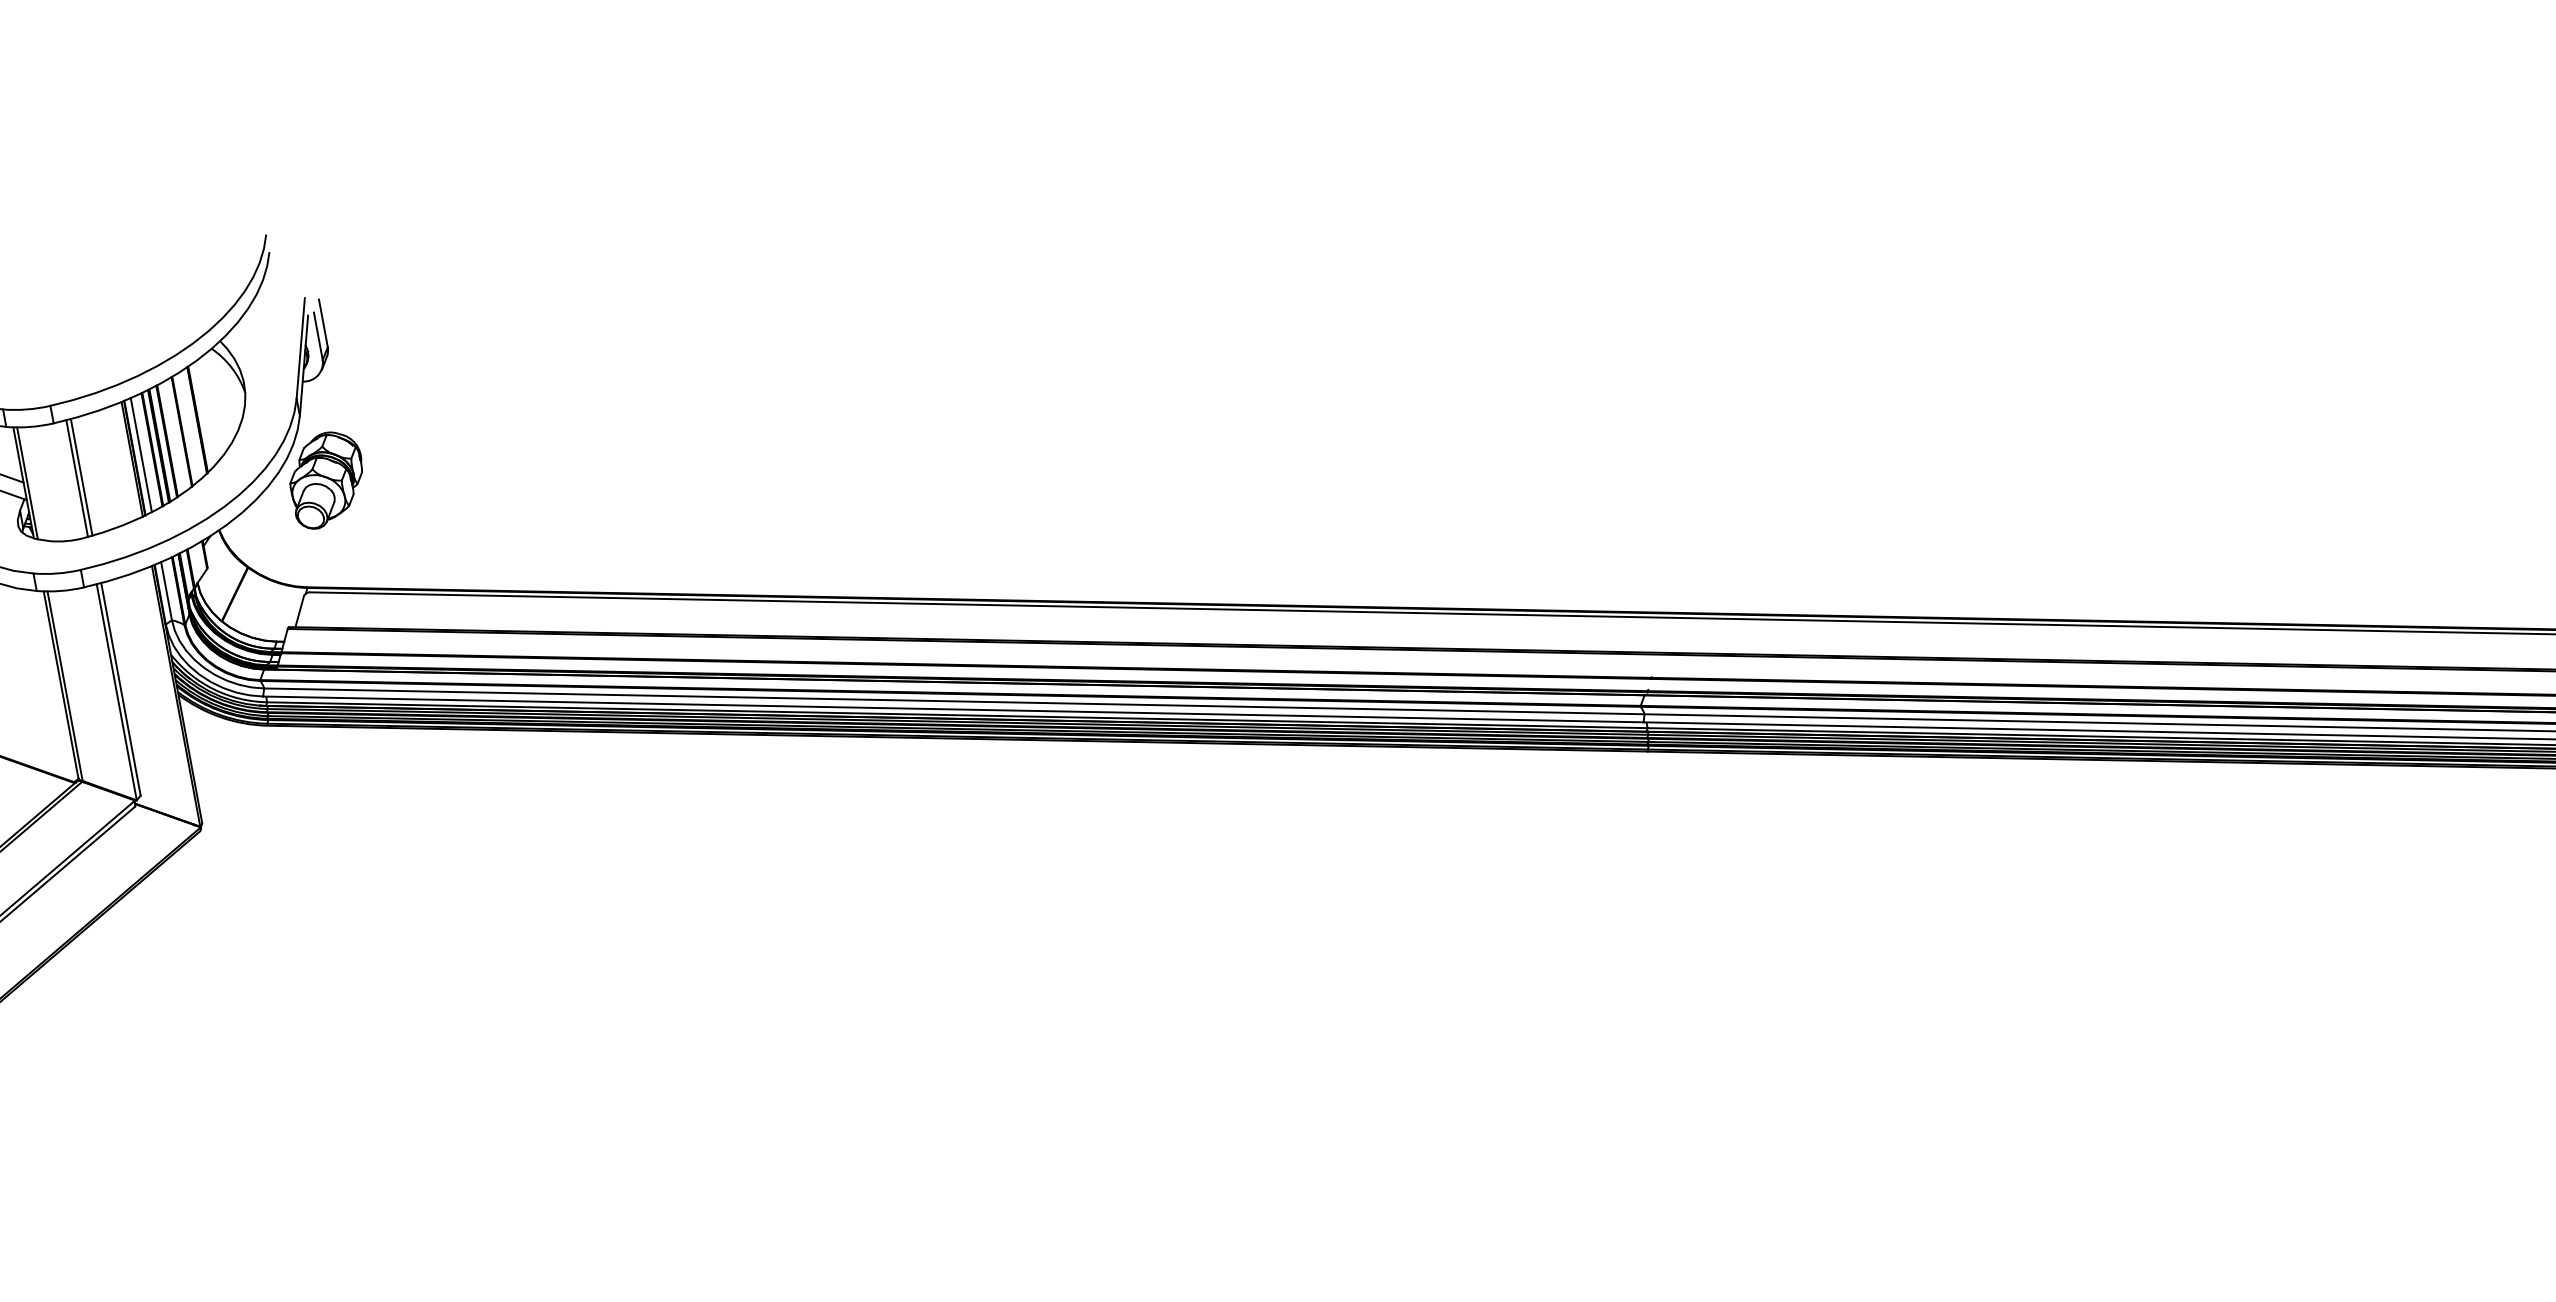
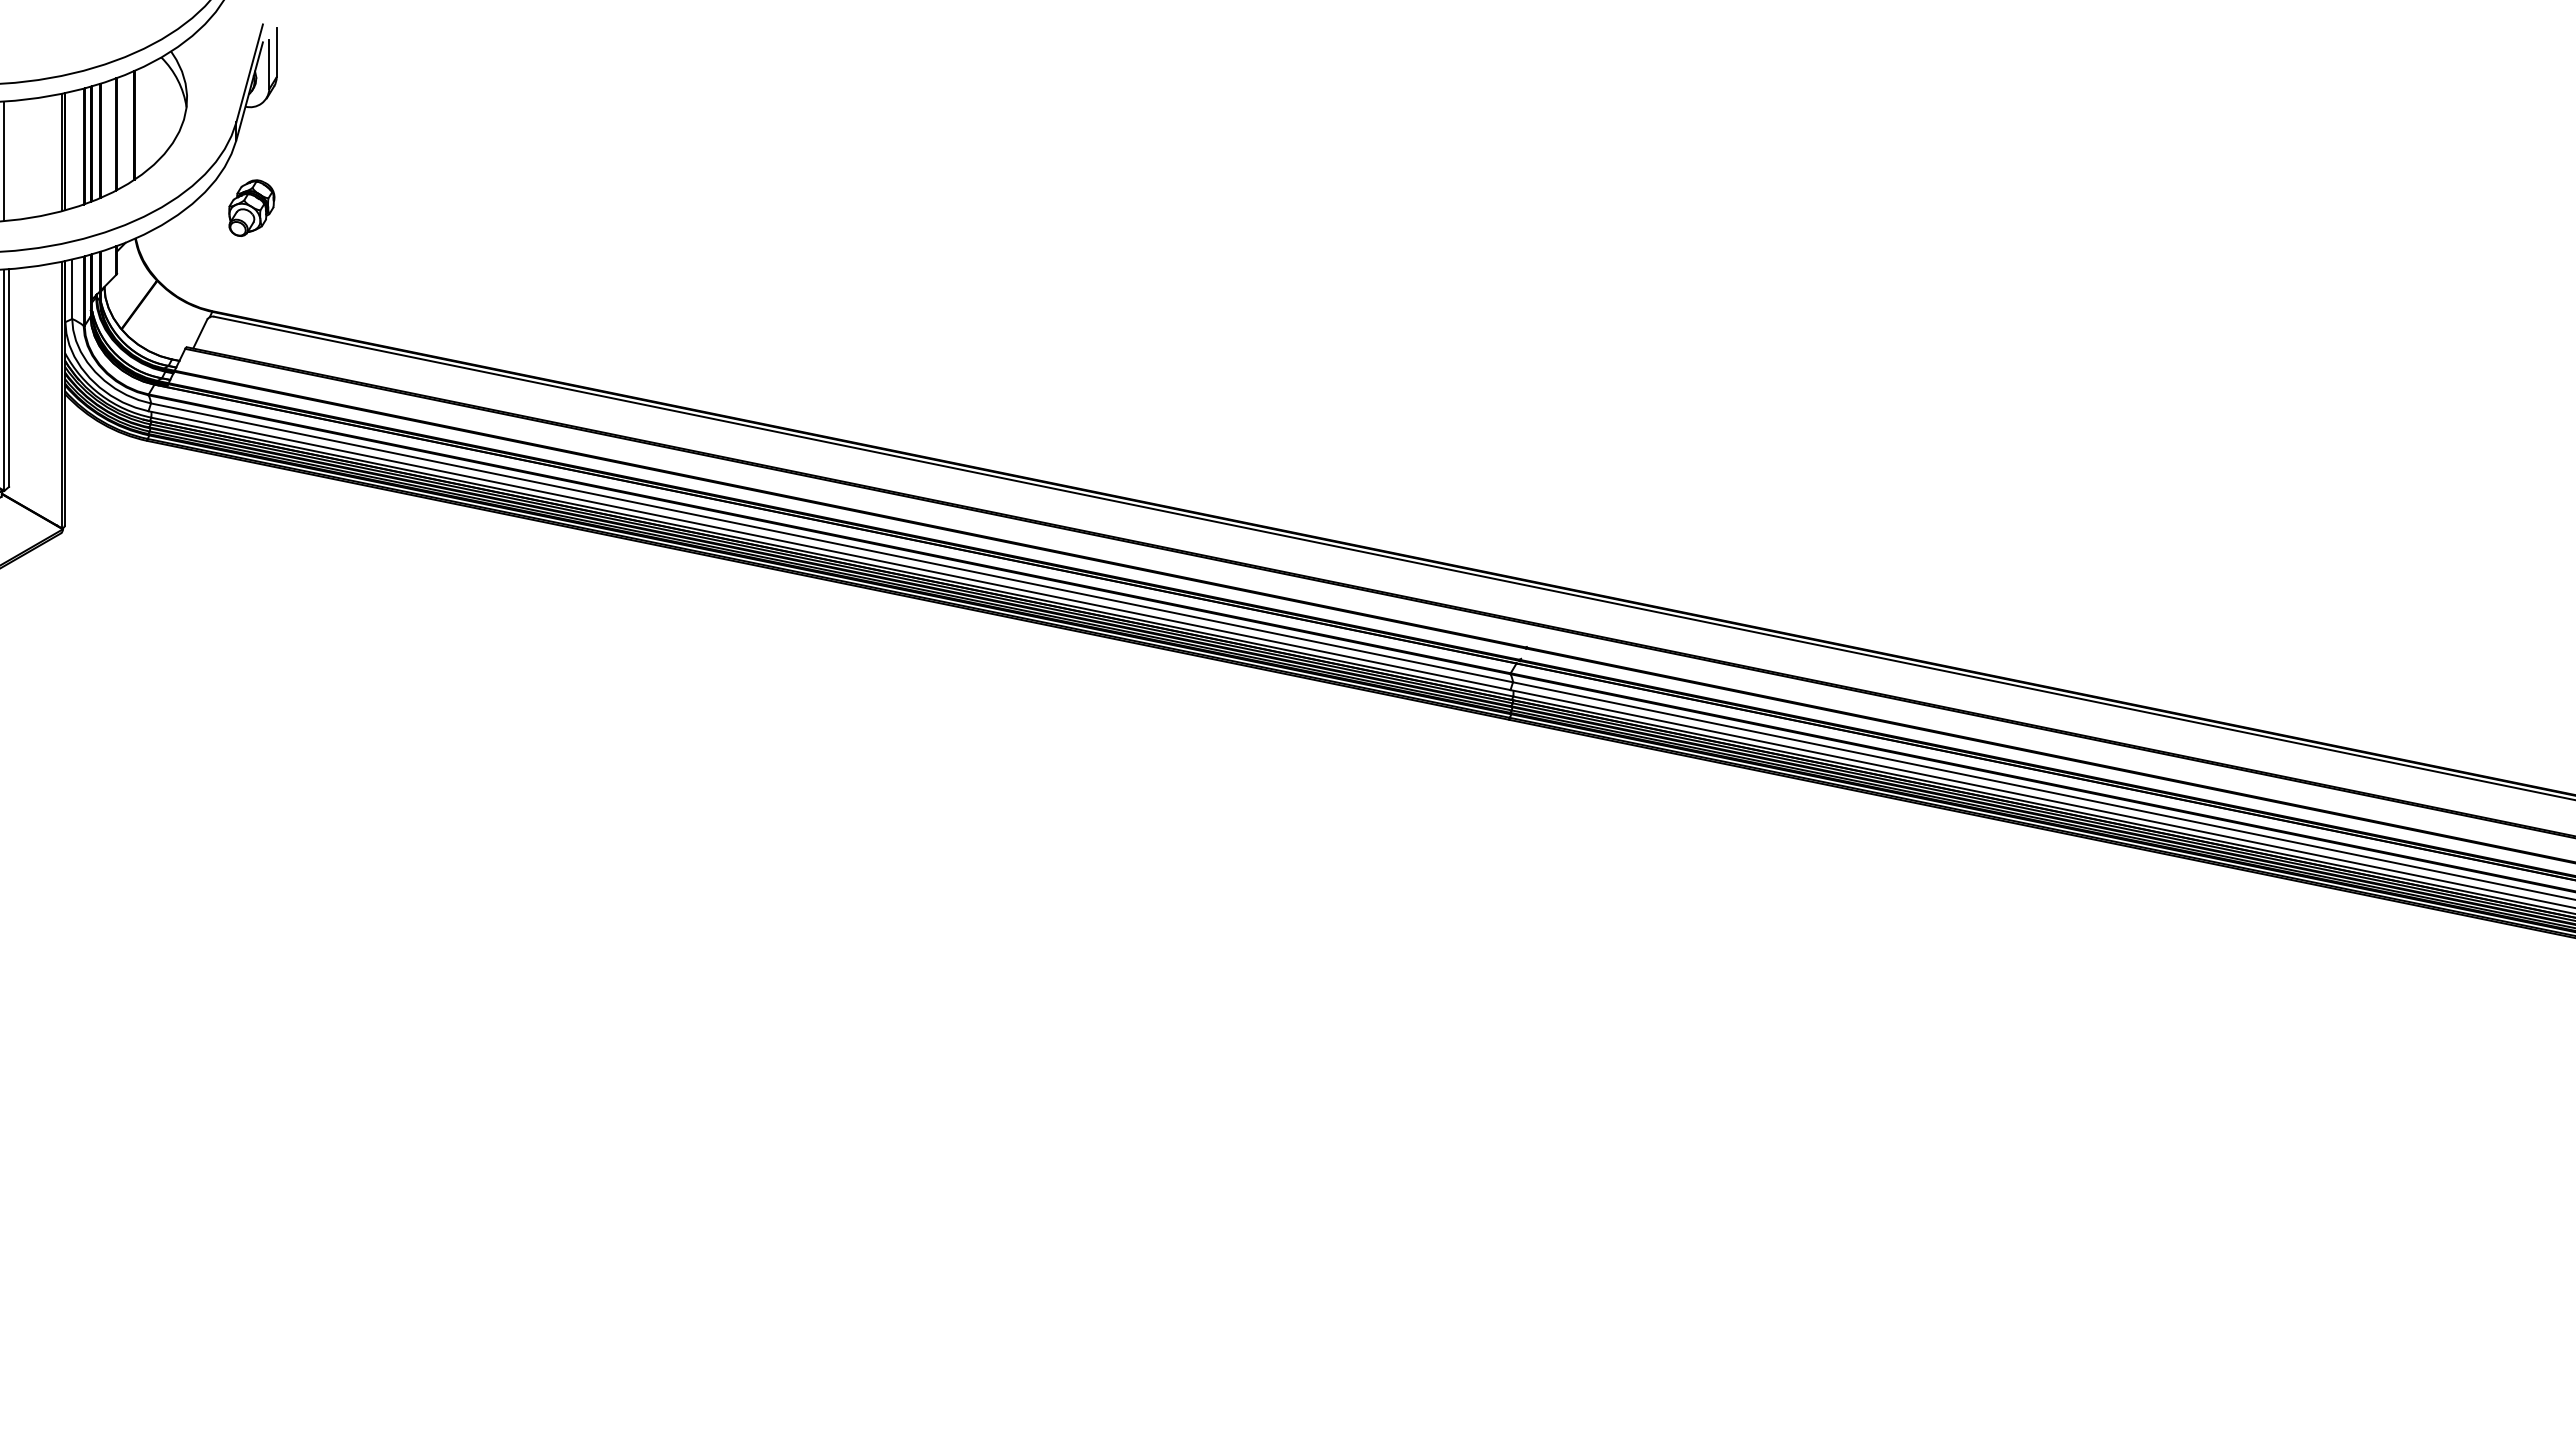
line: (141, 454) -> (72, 149), removed
line: (82, 476) -> (9, 160), removed
part: (326, 478) -> (251, 207), size x0.6

